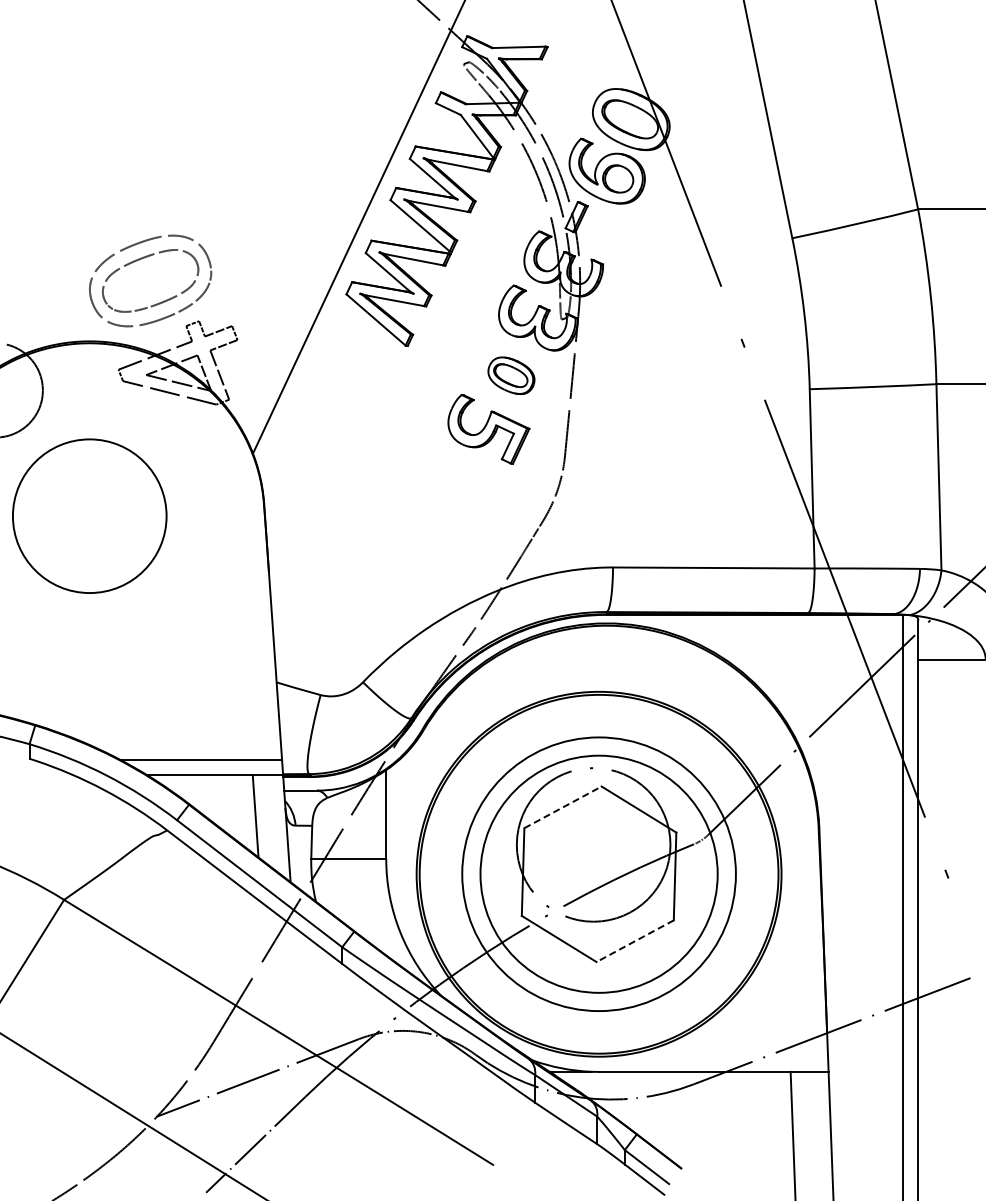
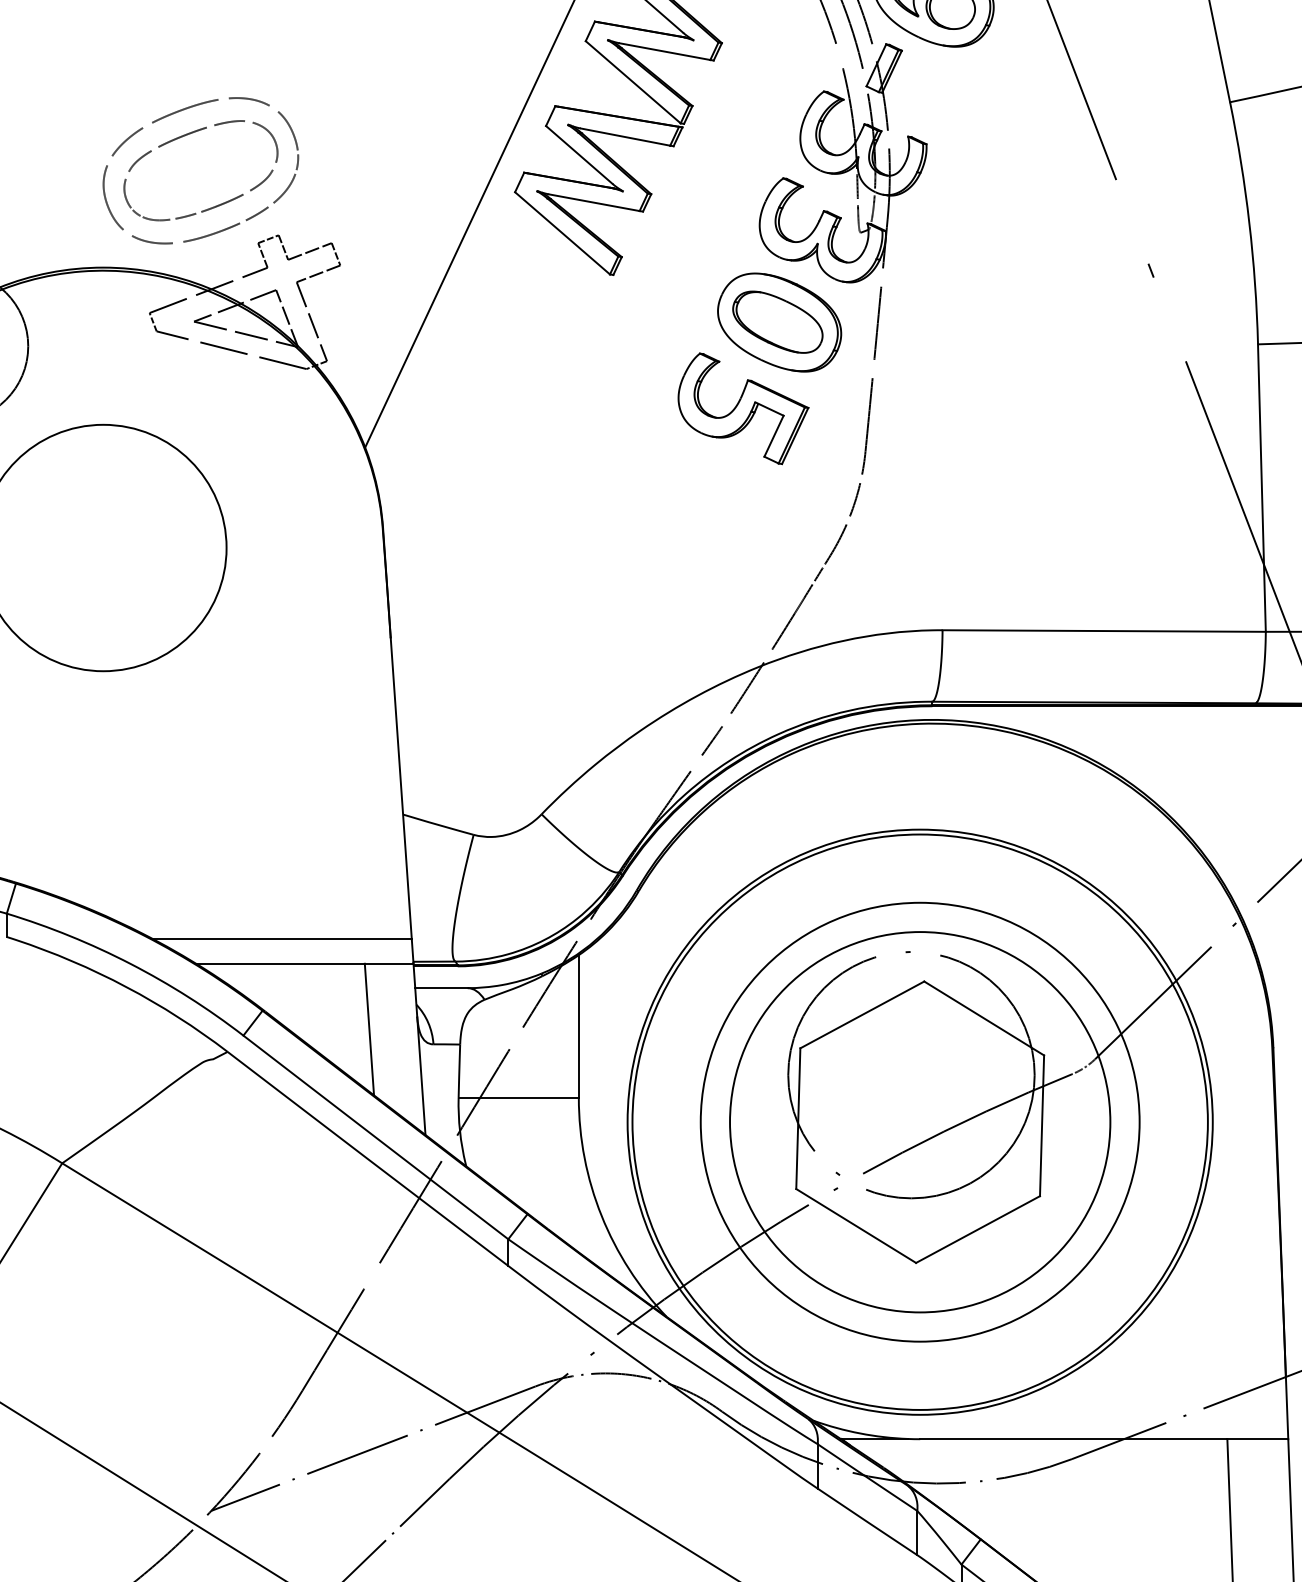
part: (511, 375) -> (779, 322), size x1.67
line: (563, 807) -> (863, 1015), dashed -> solid
line: (635, 941) -> (978, 1230), dashed -> solid

